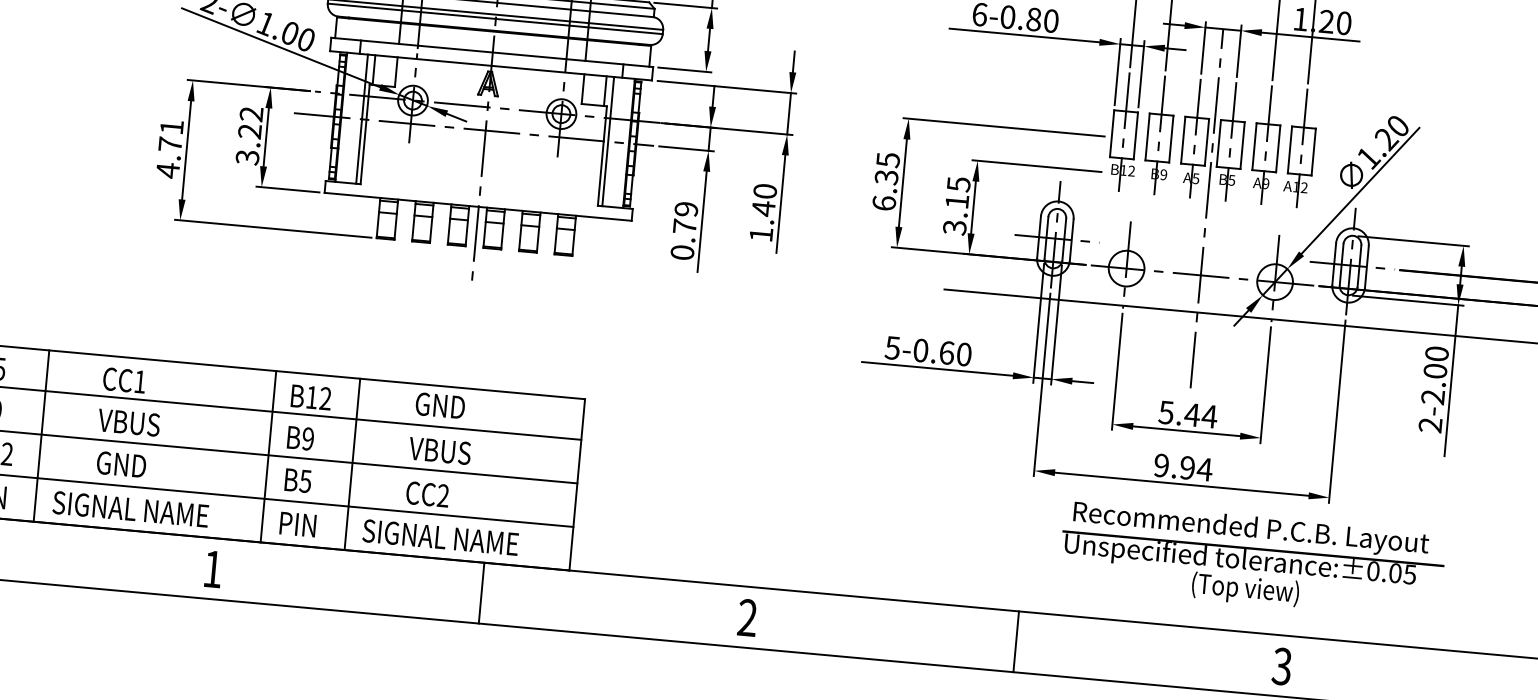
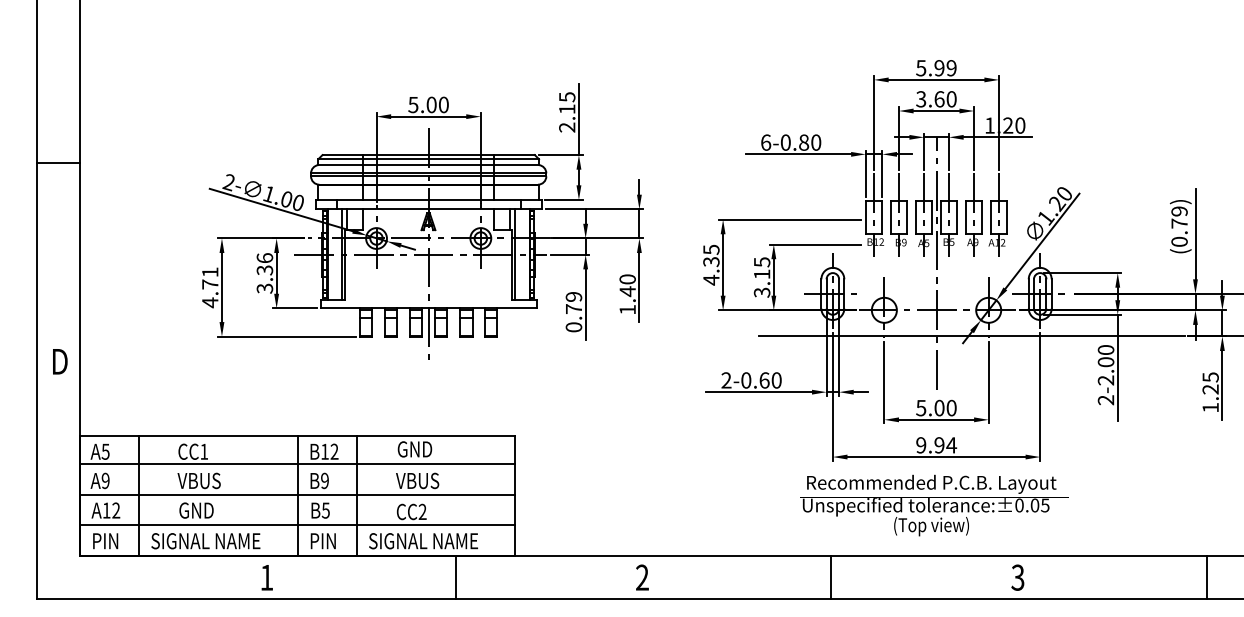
text: (250, 123) -> (264, 264), 3.22 -> 3.36
text: (884, 202) -> (711, 279), 6.35 -> 4.35
text: (892, 348) -> (726, 380), 5-0.60 -> 2-0.60
text: (1201, 414) -> (945, 407), 5.44 -> 5.00
text: (1252, 560) -> (934, 505), moved

